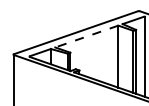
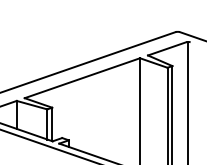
line: (86, 36) -> (81, 78), dashed -> solid

